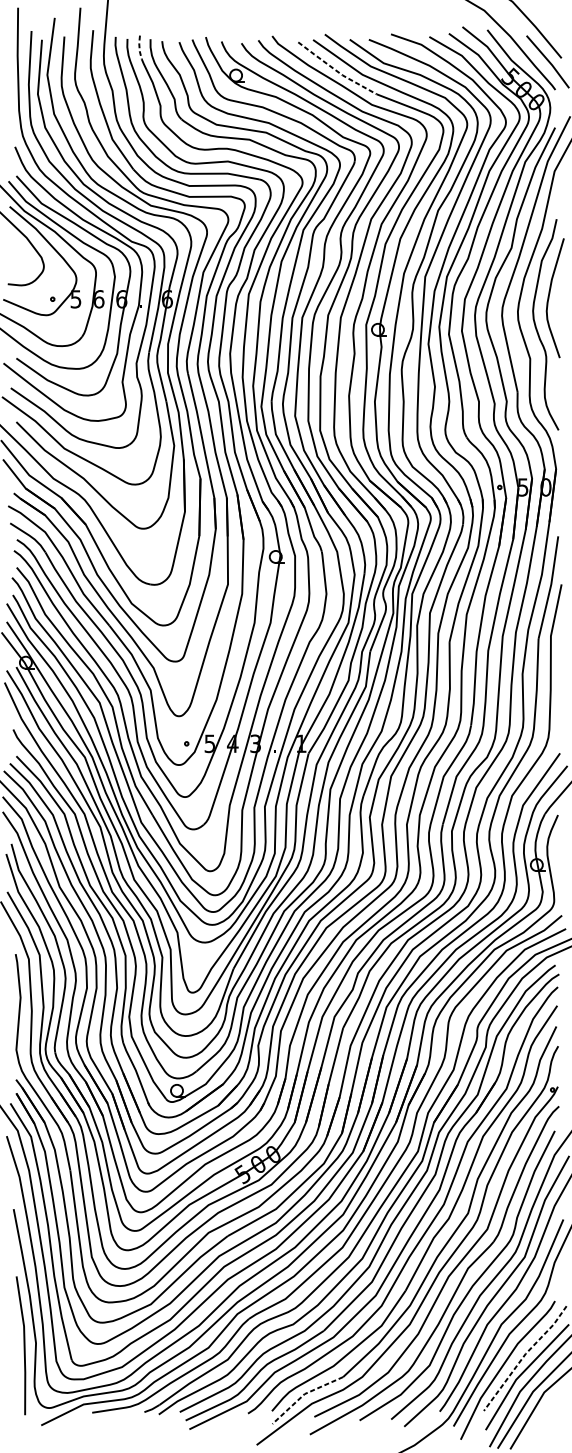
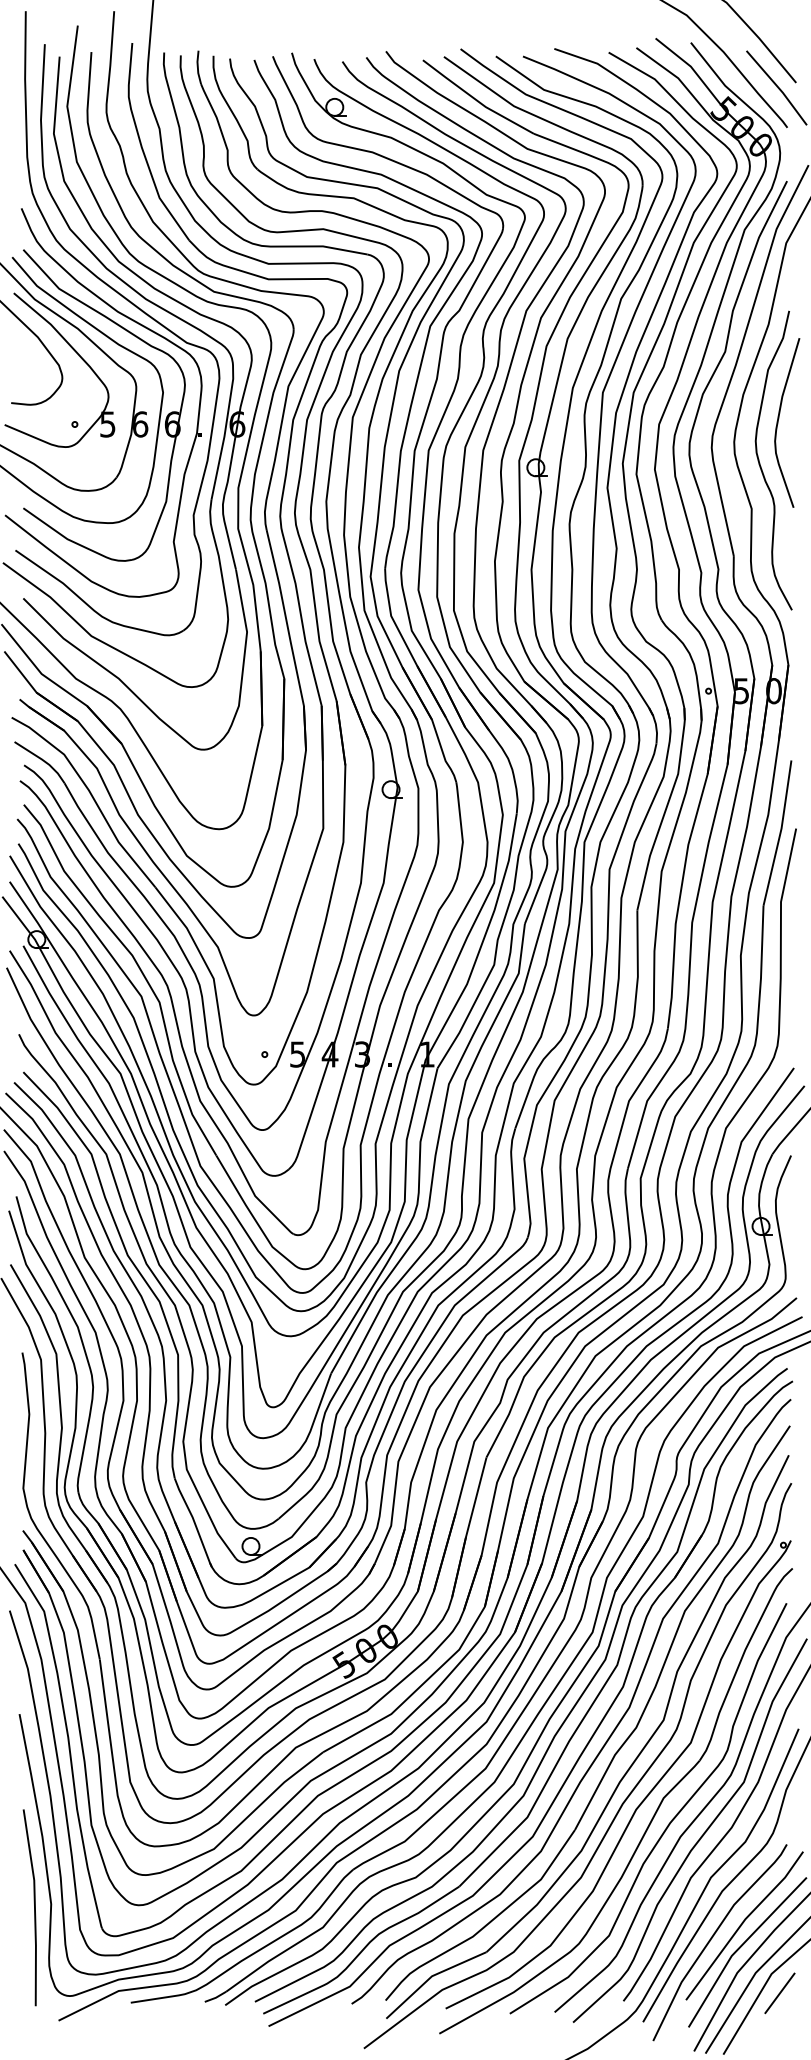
line: (139, 47) -> (197, 67), dashed -> solid
line: (336, 70) -> (476, 100), dashed -> solid
line: (523, 1356) -> (742, 1923), dashed -> solid
line: (304, 1394) -> (431, 1976), dashed -> solid
line: (549, 1406) -> (779, 1993), added

